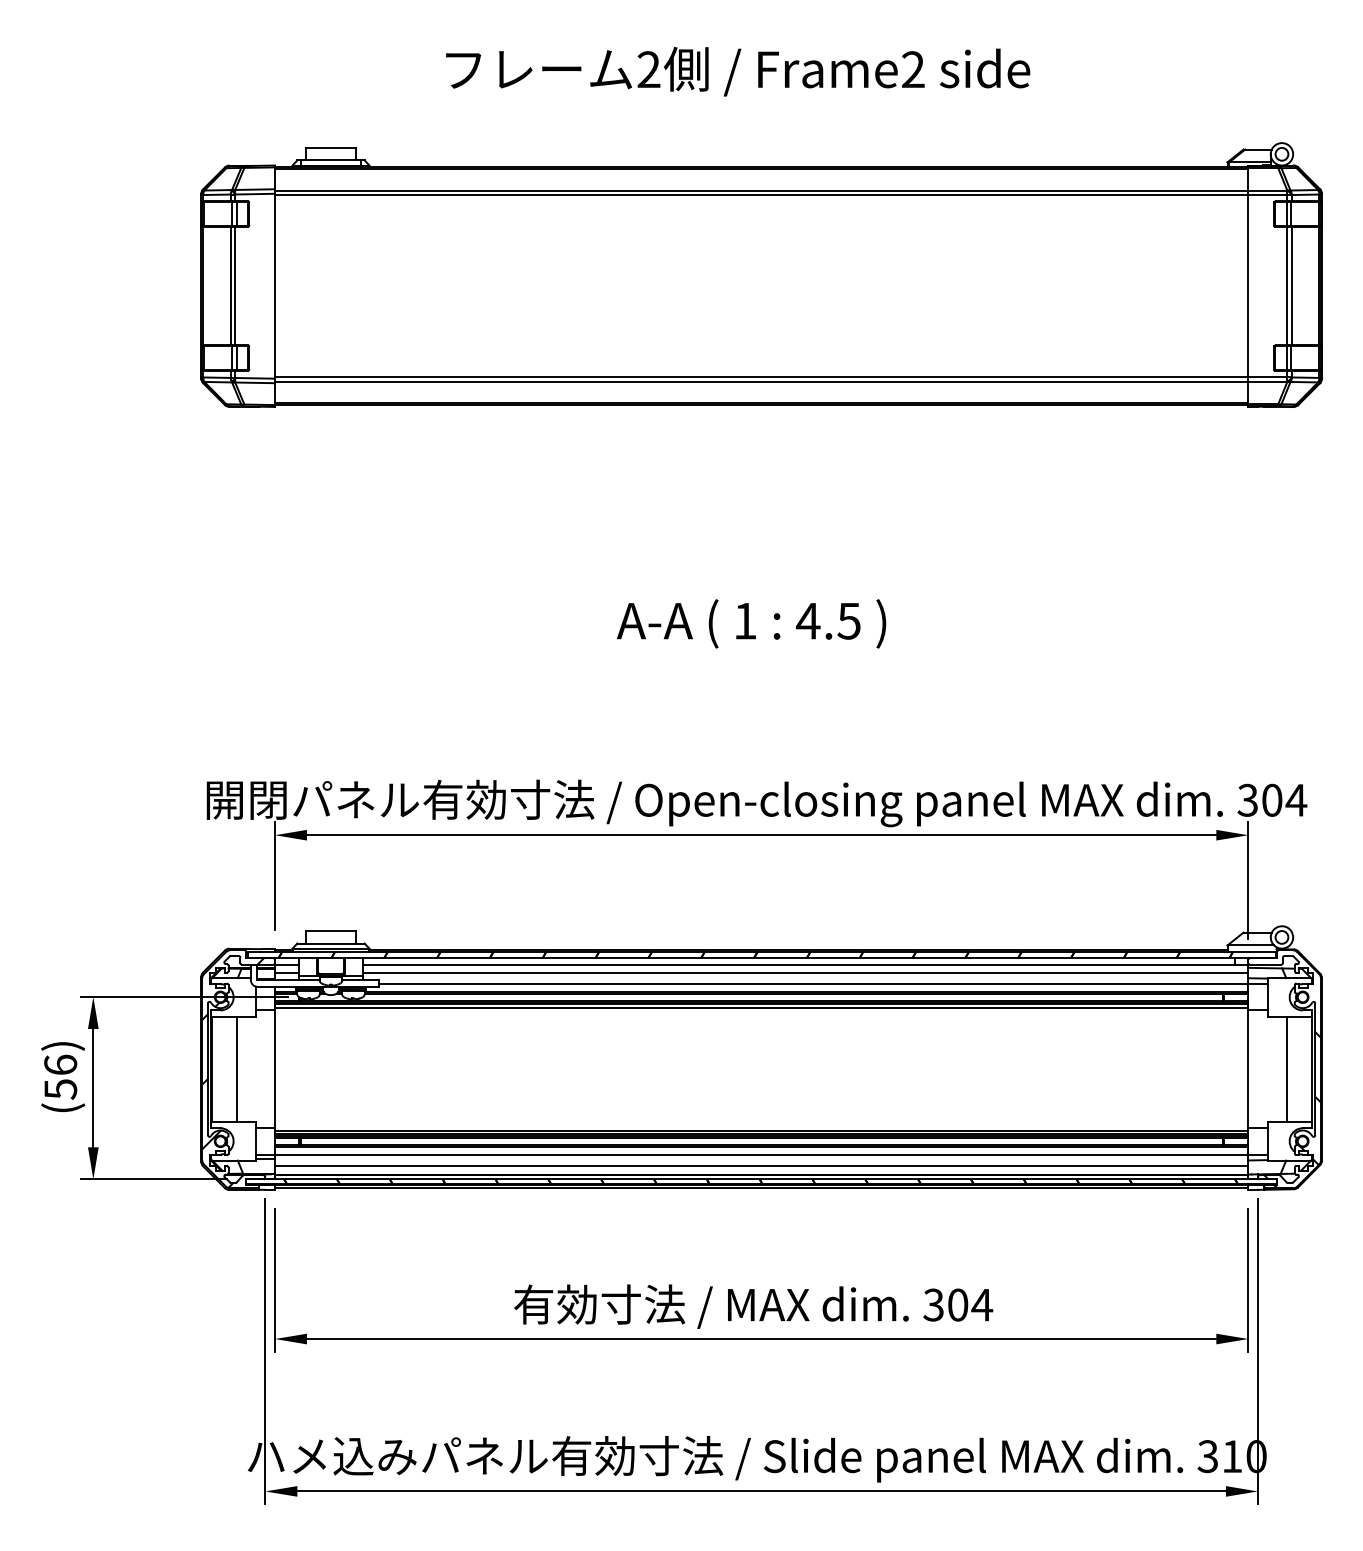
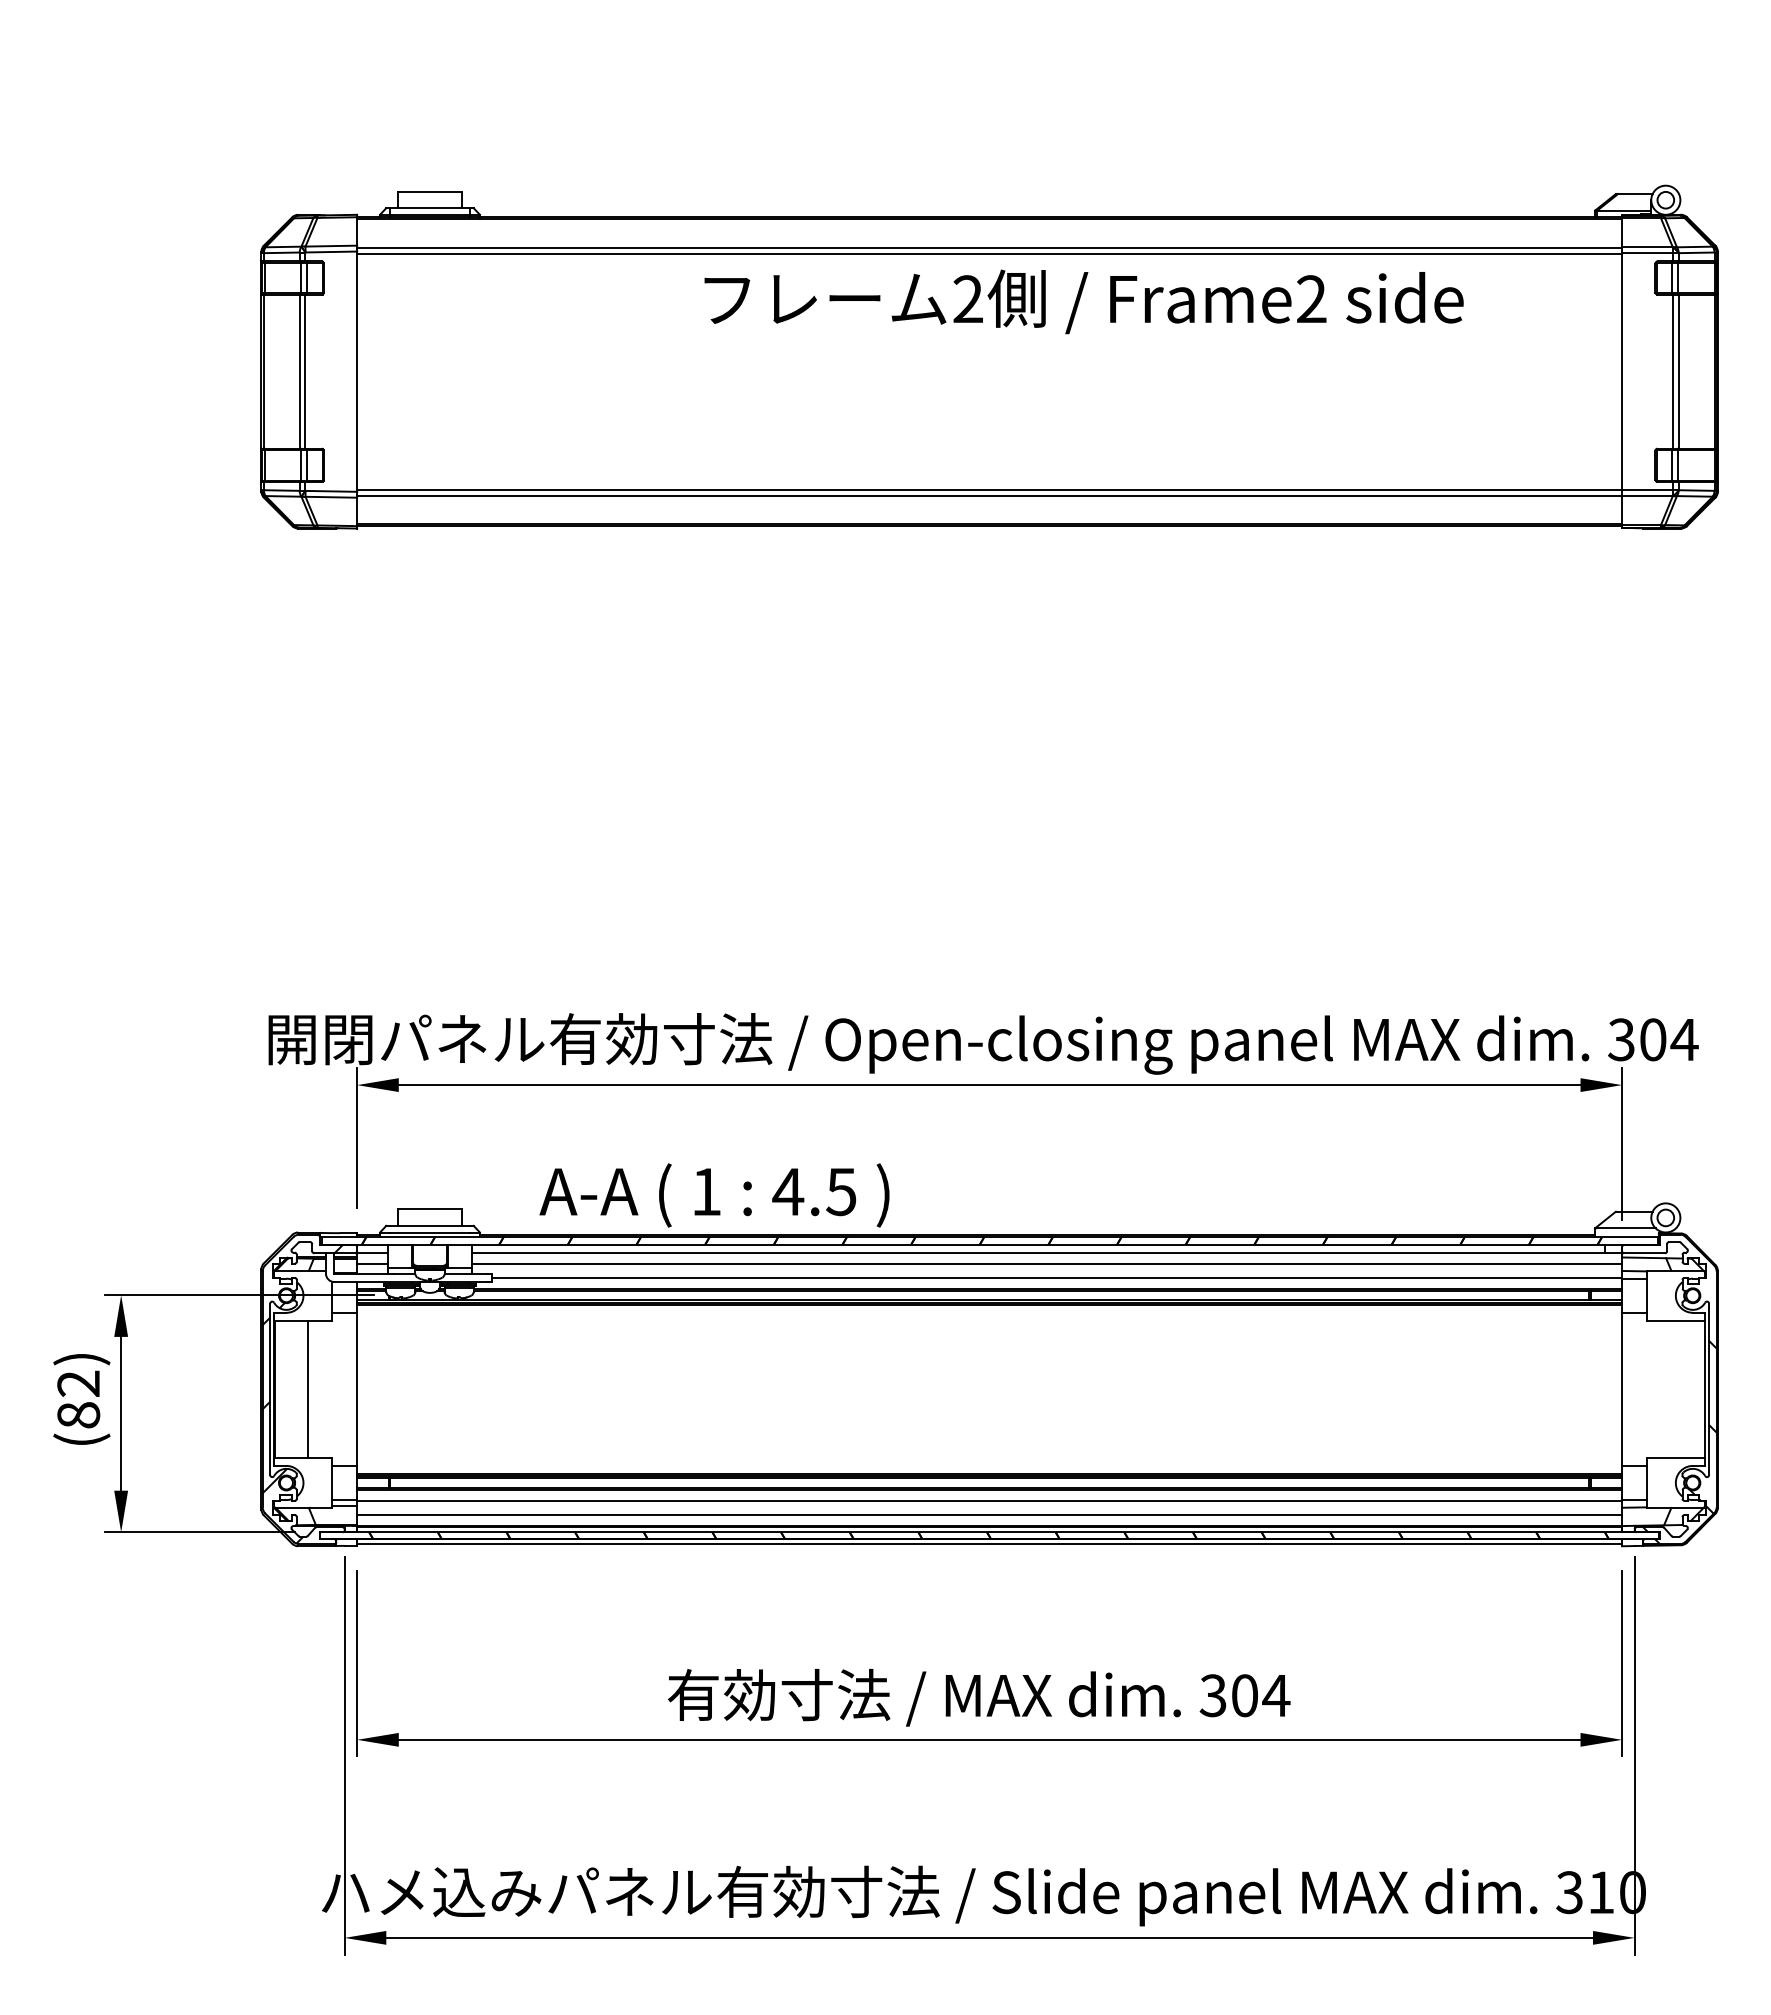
text: (737, 71) -> (1083, 301), moved
text: (751, 623) -> (714, 1195), moved
line: (761, 1007) -> (989, 1309), removed
line: (1286, 1069) -> (1671, 1389), removed
text: (60, 1077) -> (78, 1399), (56) -> (82)
line: (761, 1130) -> (989, 1468), removed

